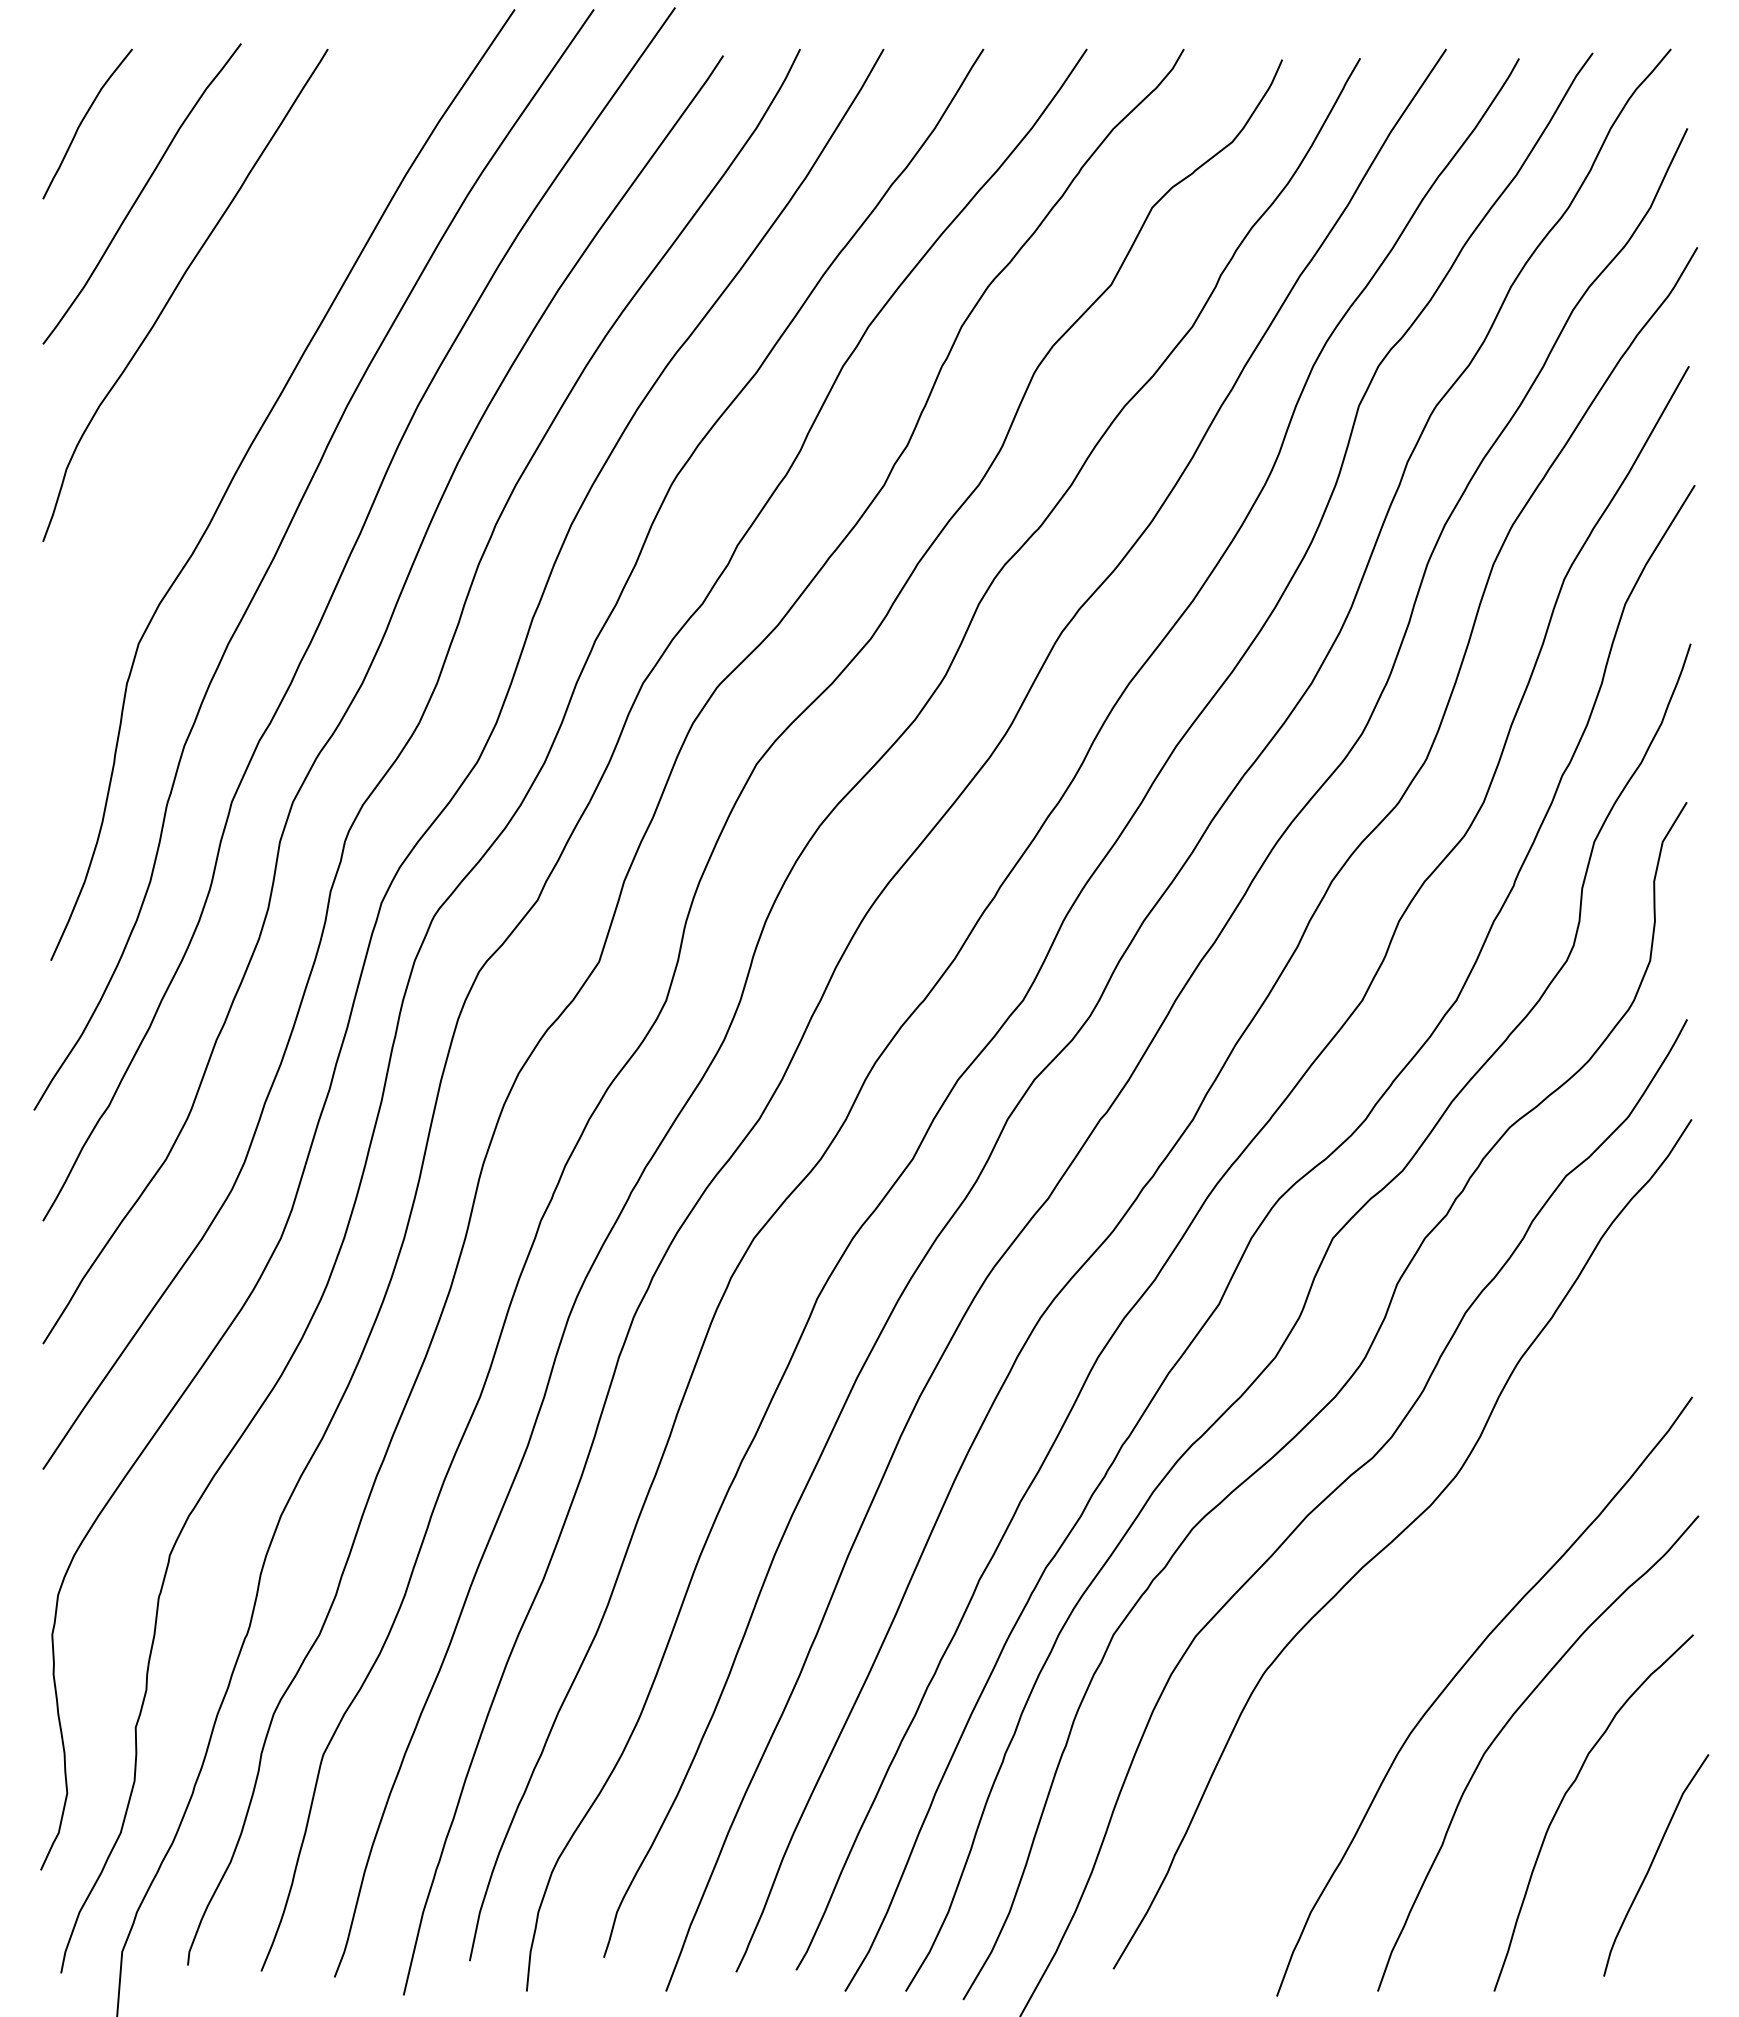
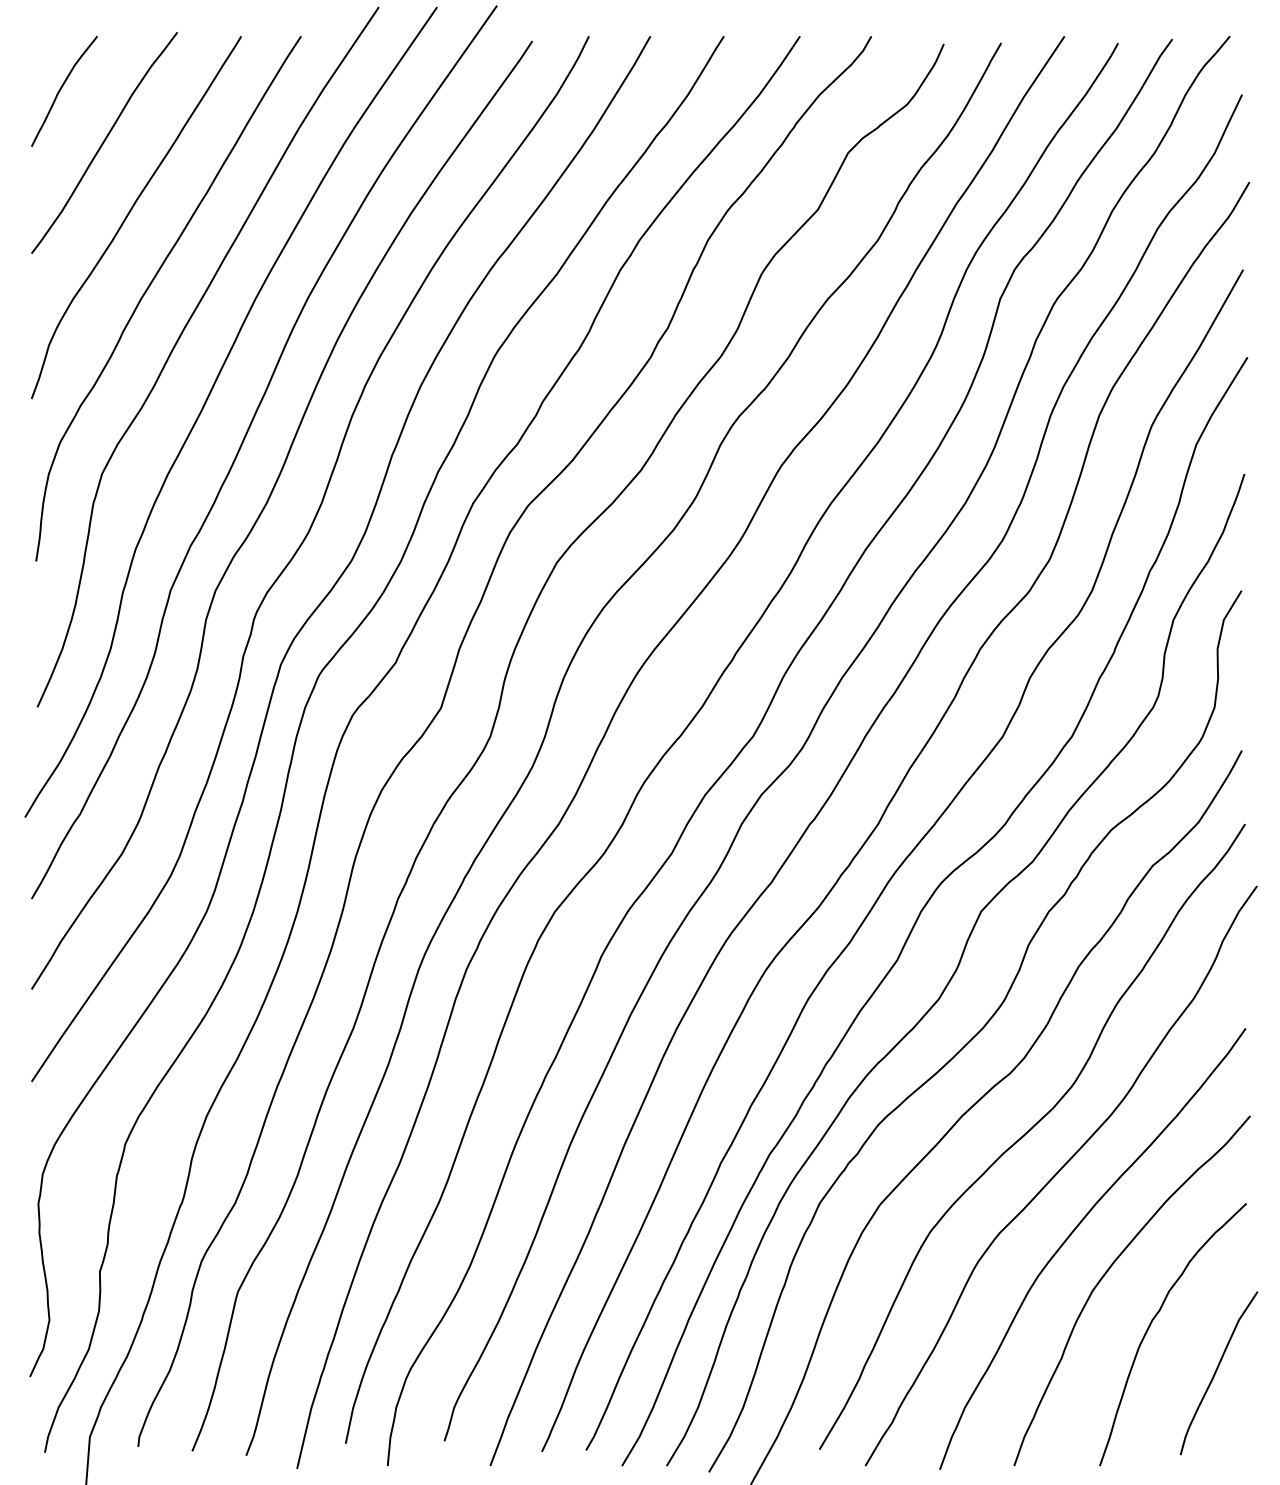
curve: (202, 391) -> (149, 288), added
curve: (1437, 1593) -> (1058, 1173), added

